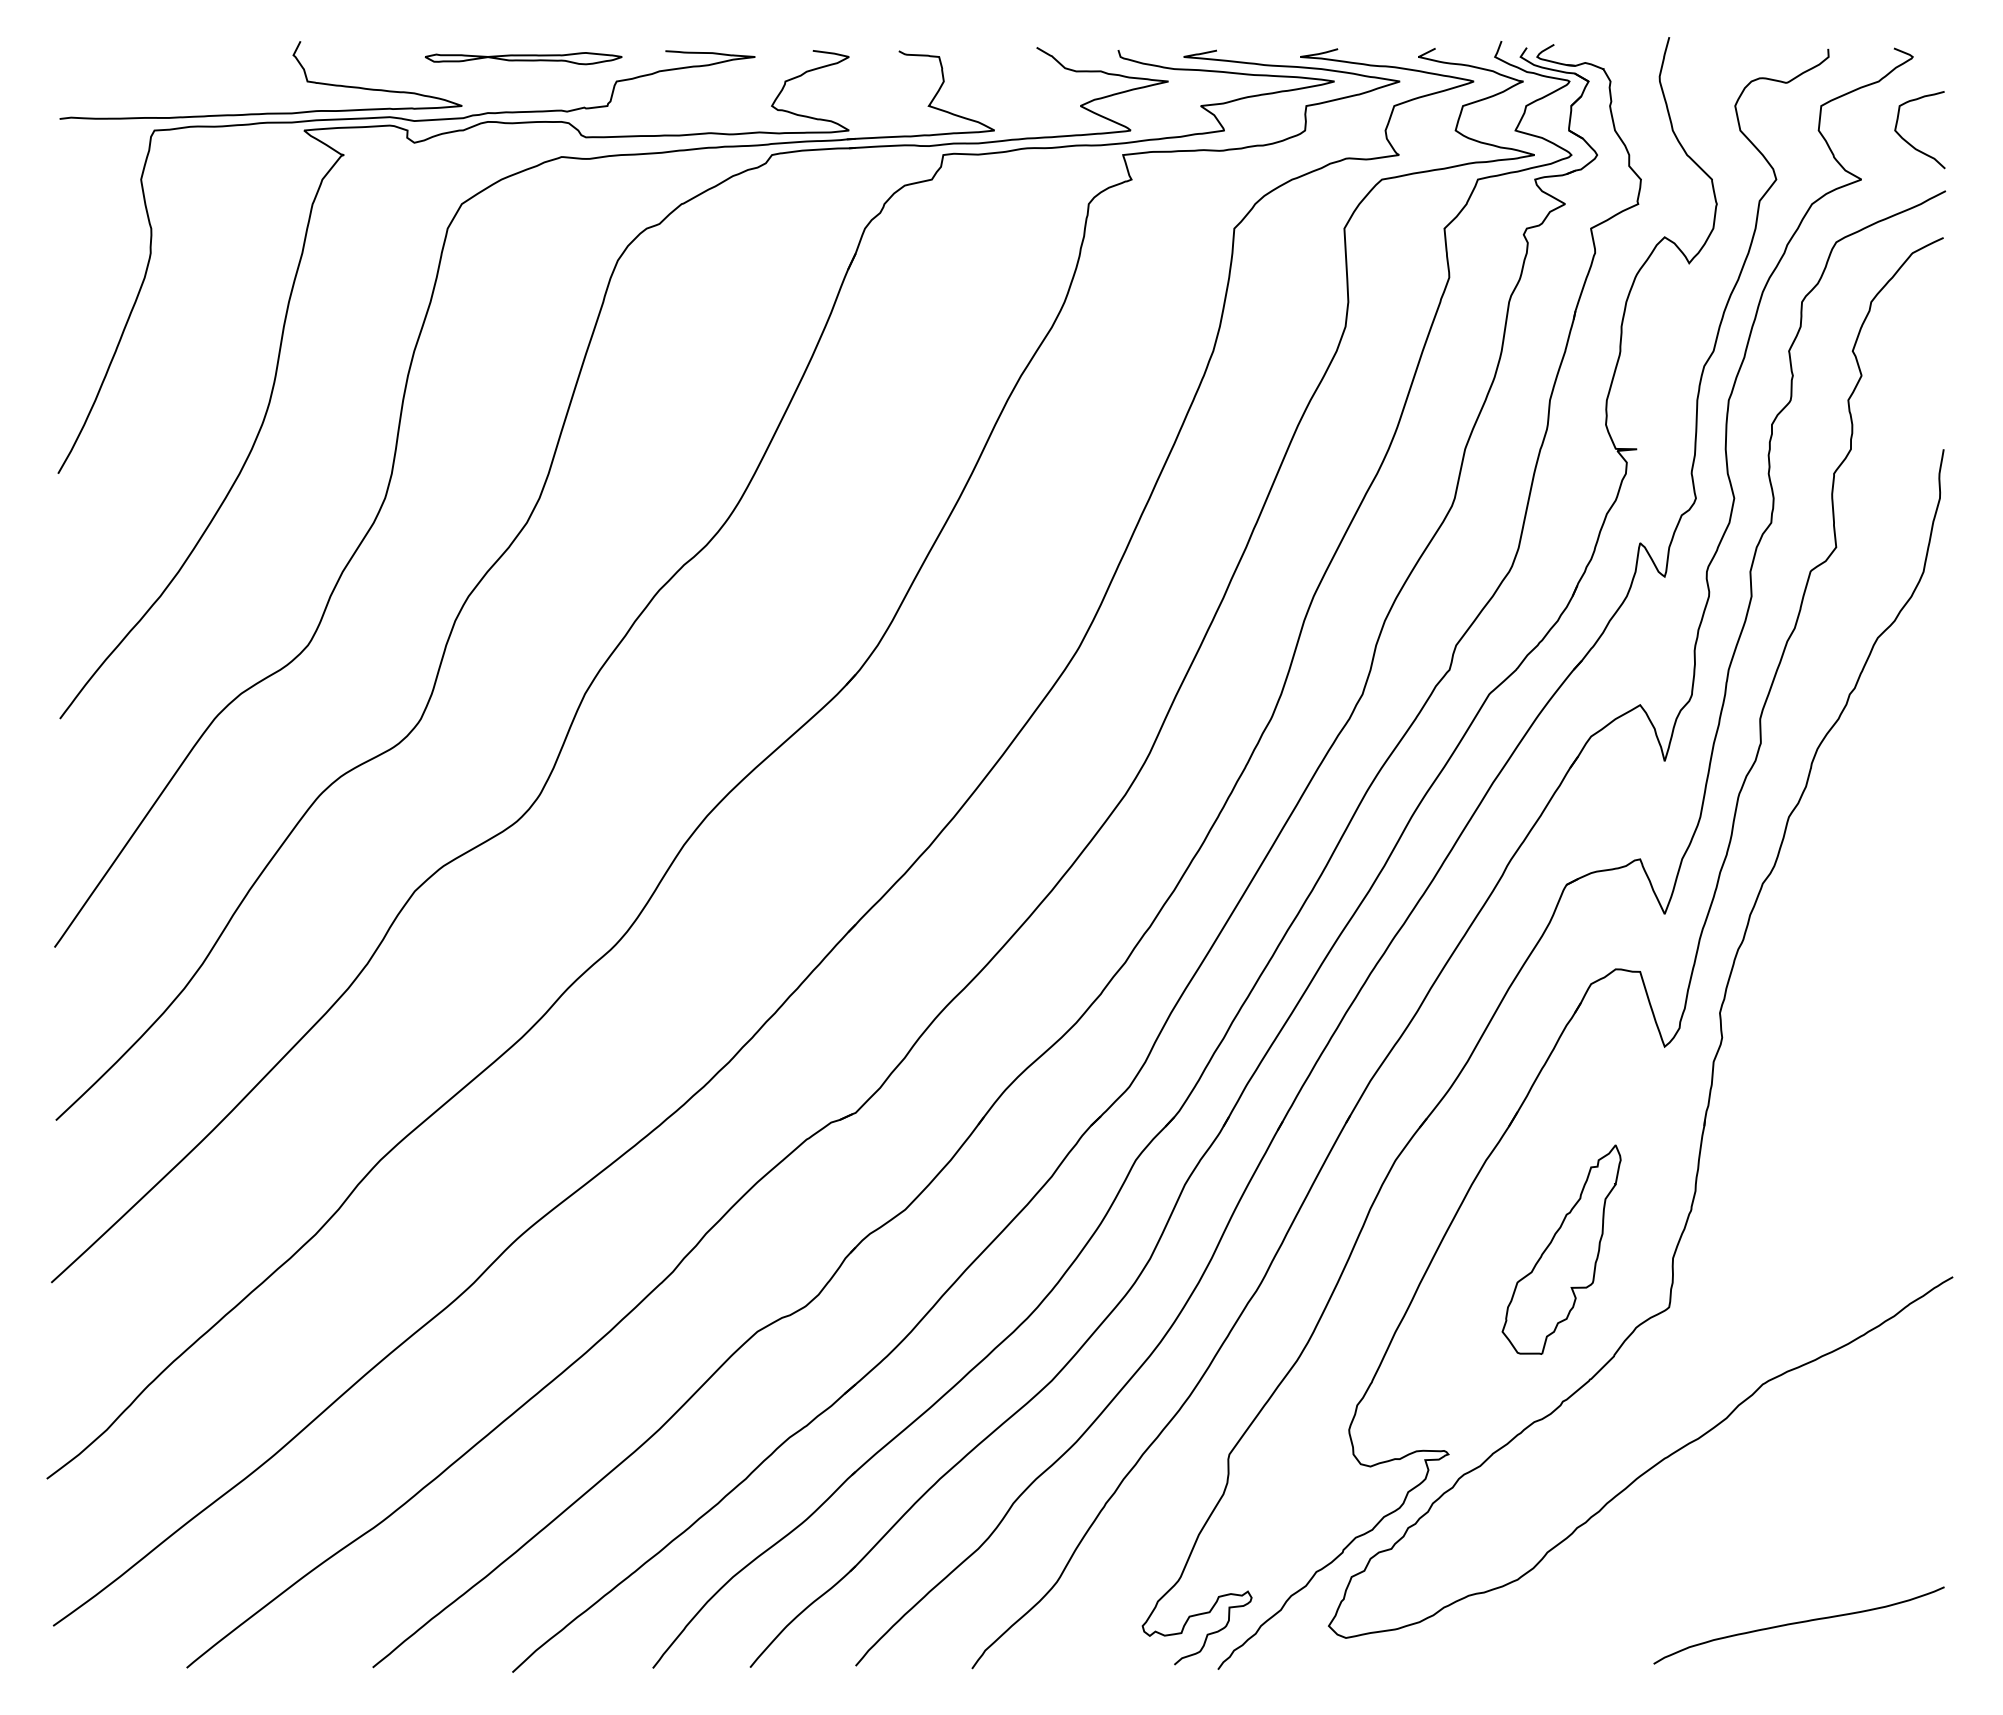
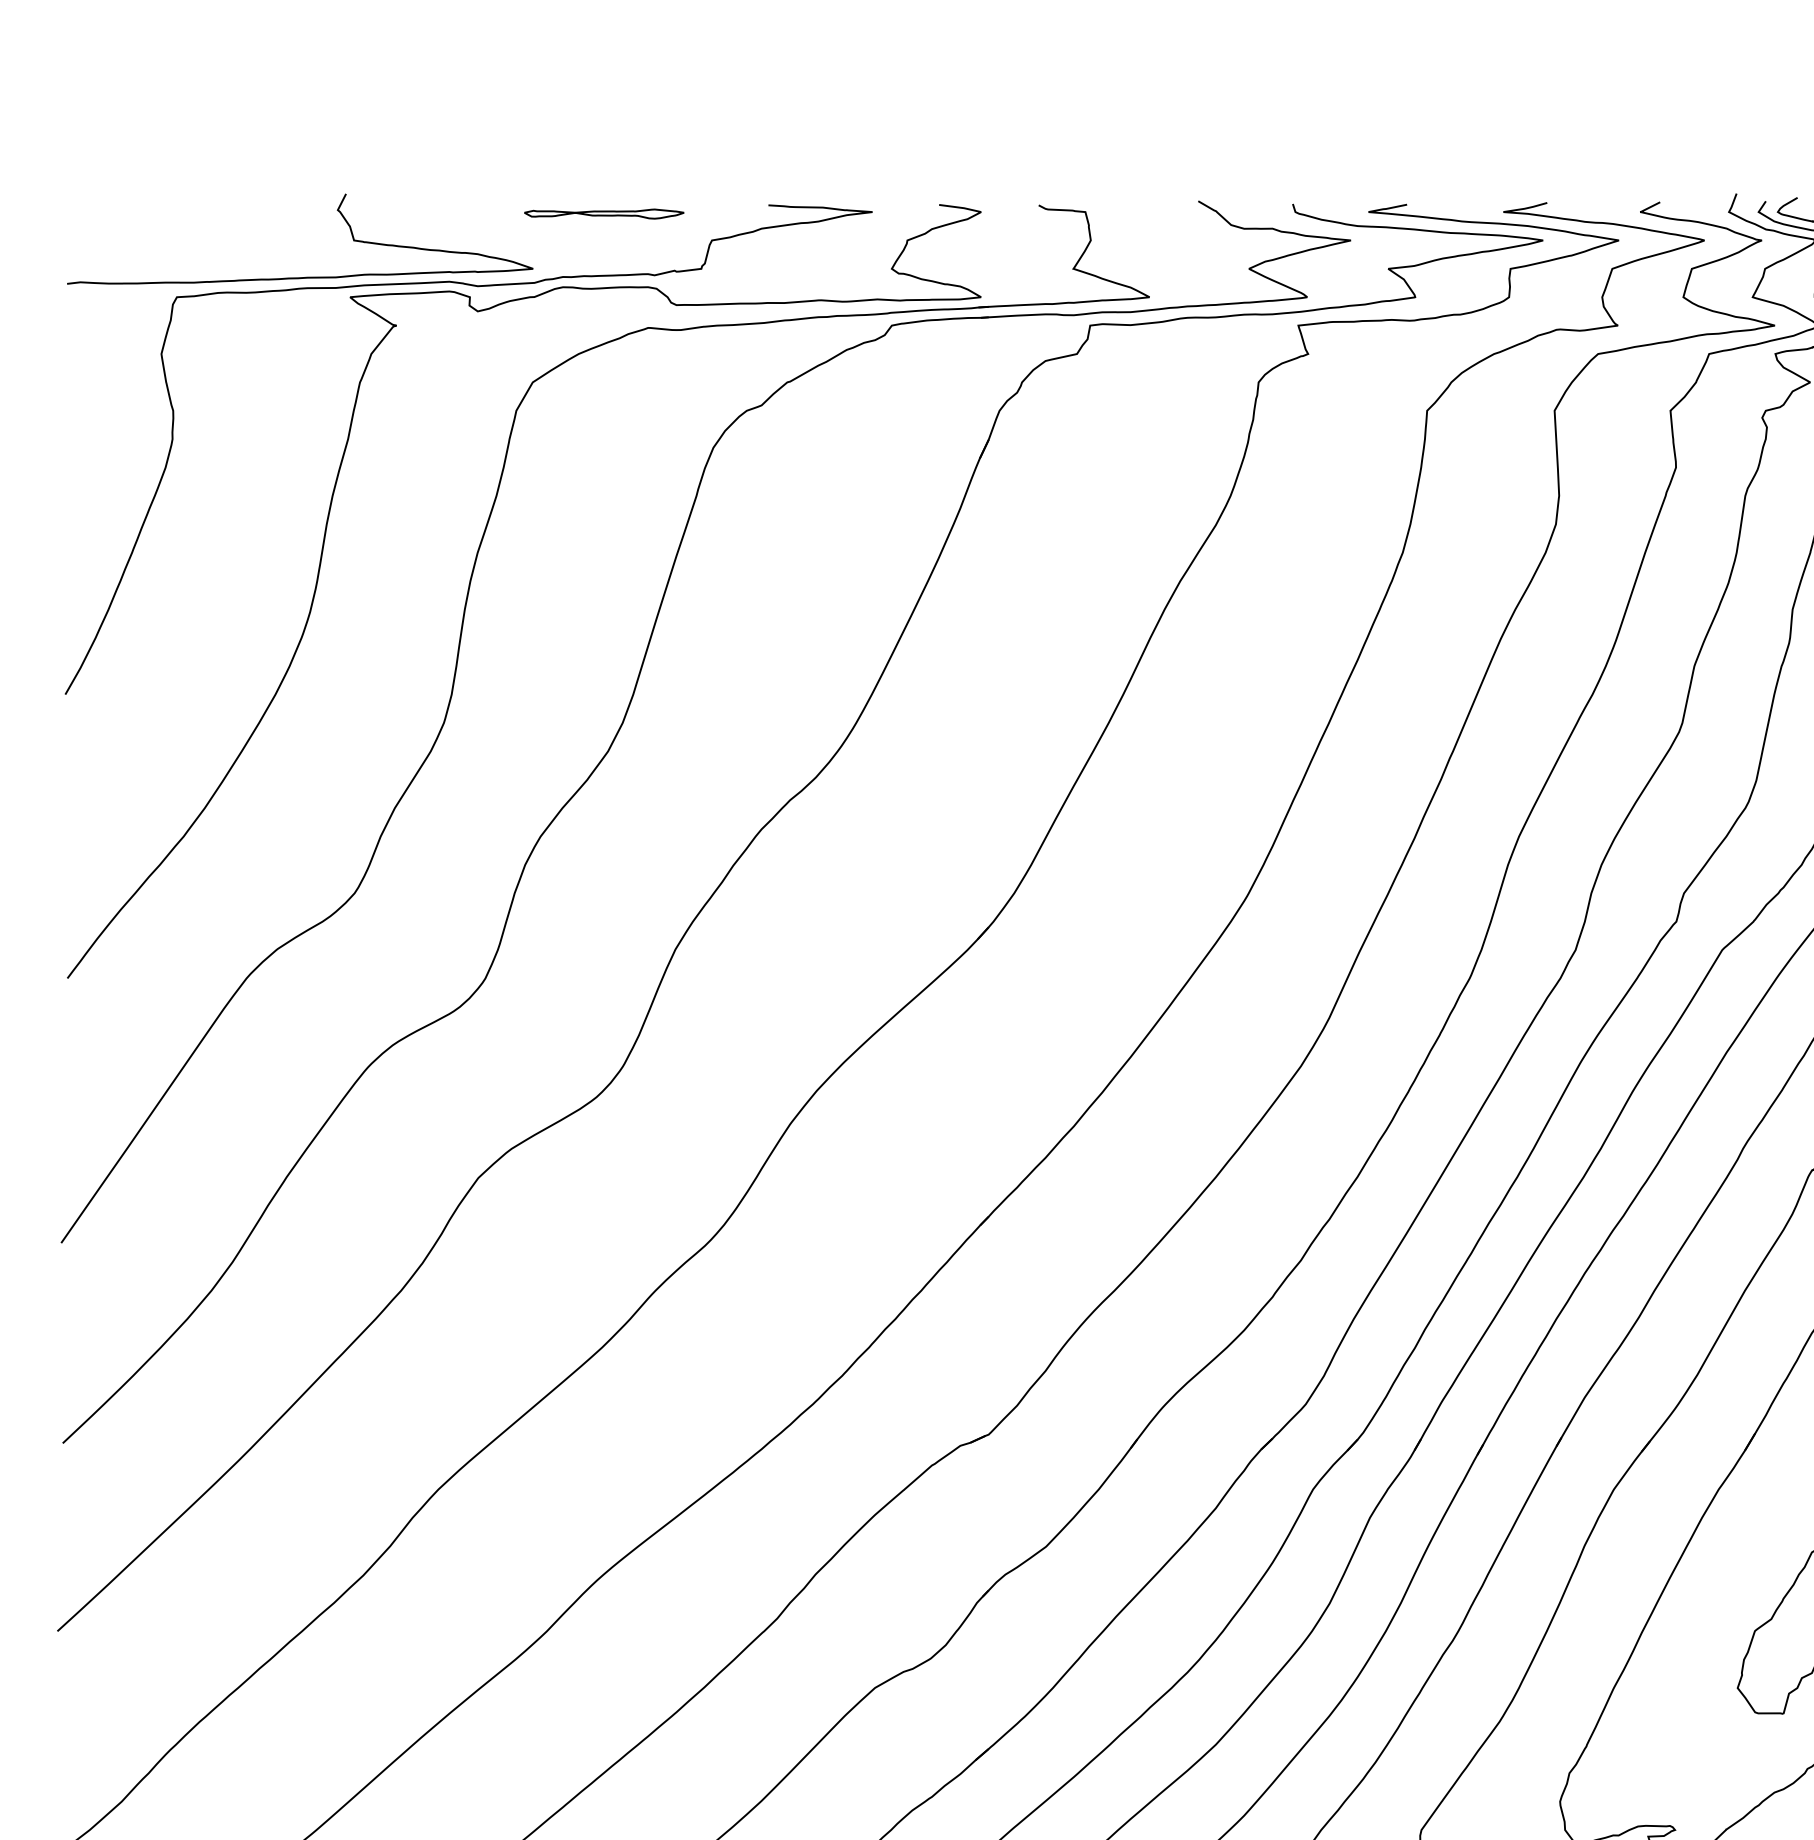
part: (523, 58) -> (604, 213), size x0.7

